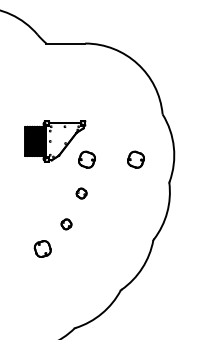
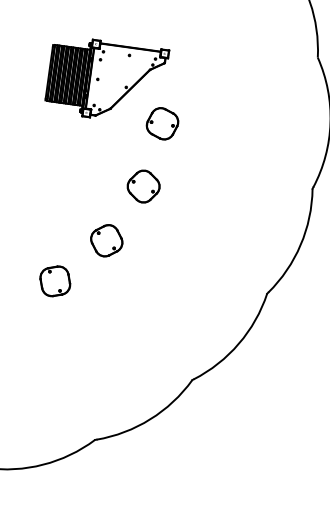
part: (135, 159) -> (254, 136), removed
part: (81, 193) -> (143, 186), size x1.67
part: (66, 224) -> (106, 241), size x1.67

